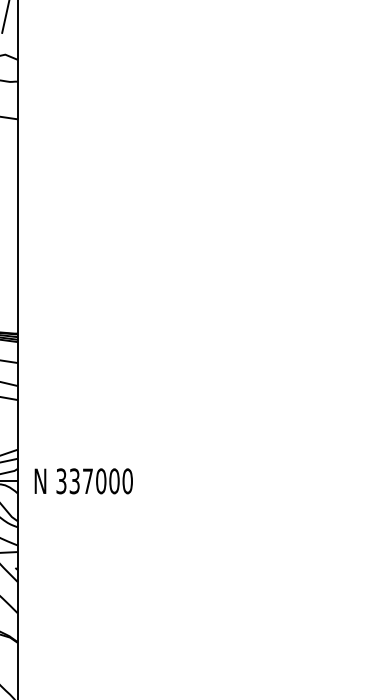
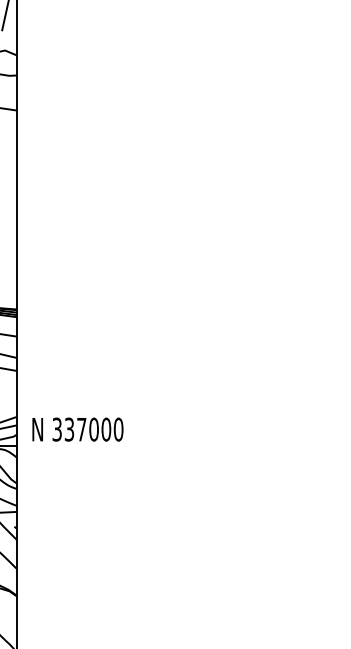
text: (83, 481) -> (77, 429), moved

